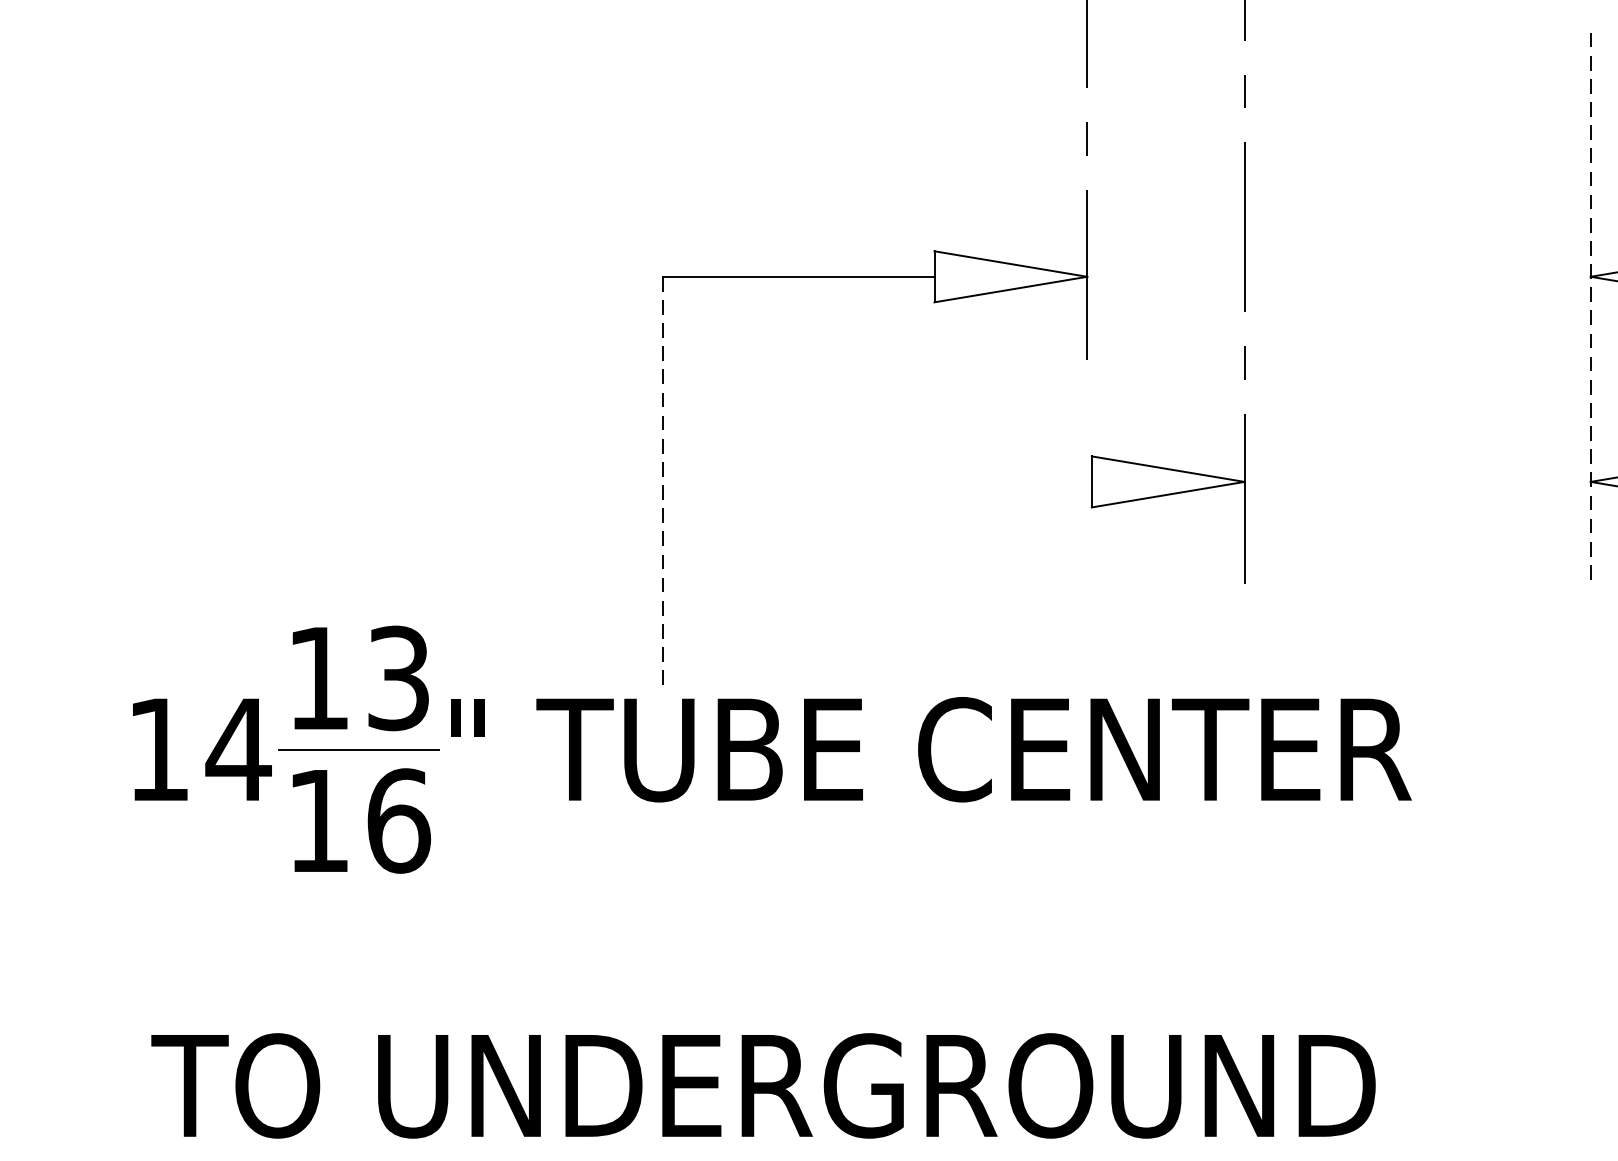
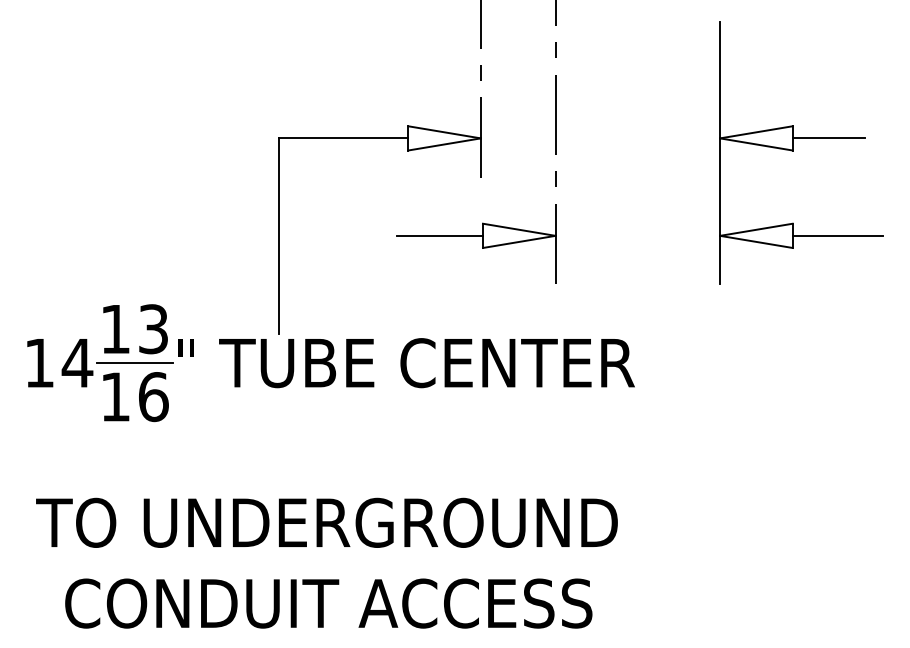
line: (1591, 308) -> (720, 153), dashed -> solid
line: (1000, 481) -> (439, 235), added
line: (663, 483) -> (279, 236), dashed -> solid

